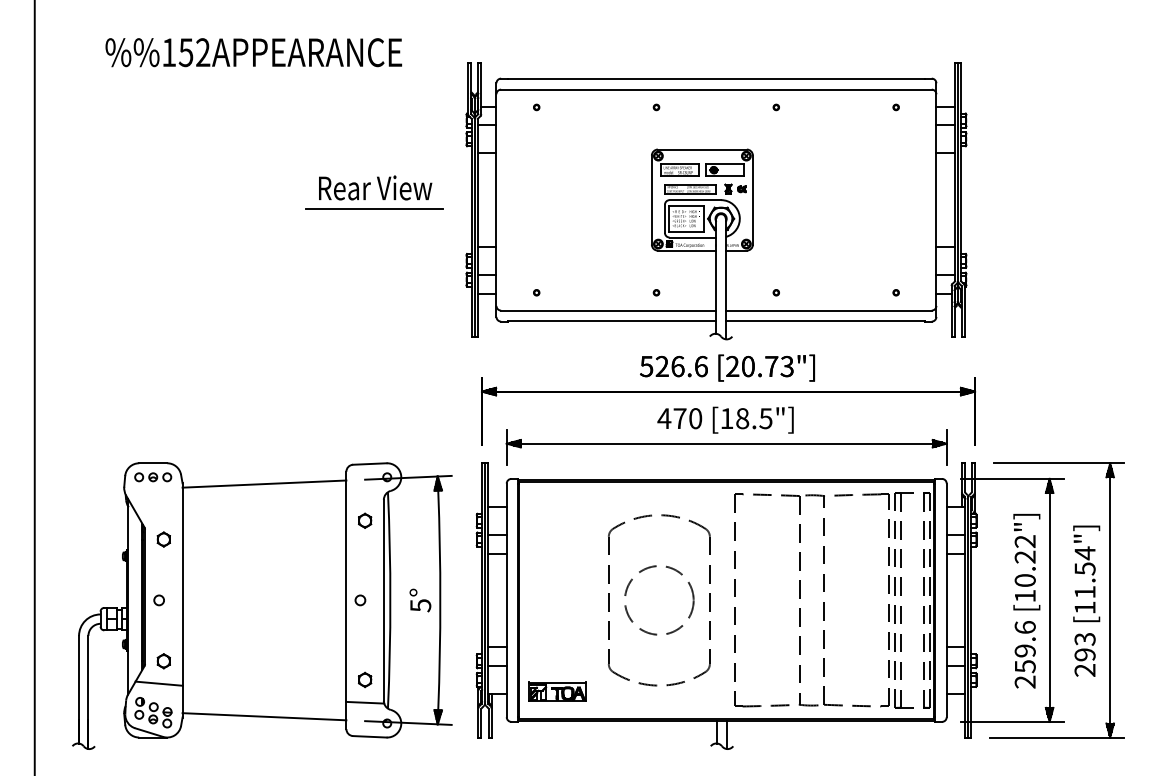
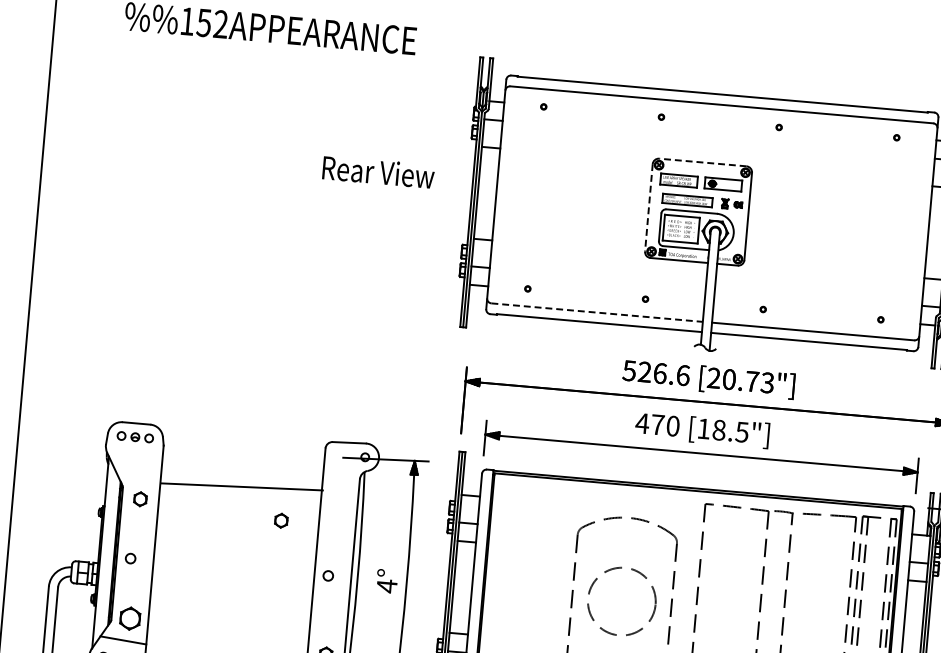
line: (701, 149) -> (702, 162), solid -> dashed
line: (651, 200) -> (648, 208), solid -> dashed
line: (374, 208) -> (375, 192), removed
line: (608, 310) -> (596, 312), solid -> dashed
line: (264, 483) -> (242, 486), moved
part: (365, 520) -> (281, 520), moved
text: (420, 605) -> (386, 586), 5° -> 4°
part: (163, 661) -> (129, 619), size x1.6

